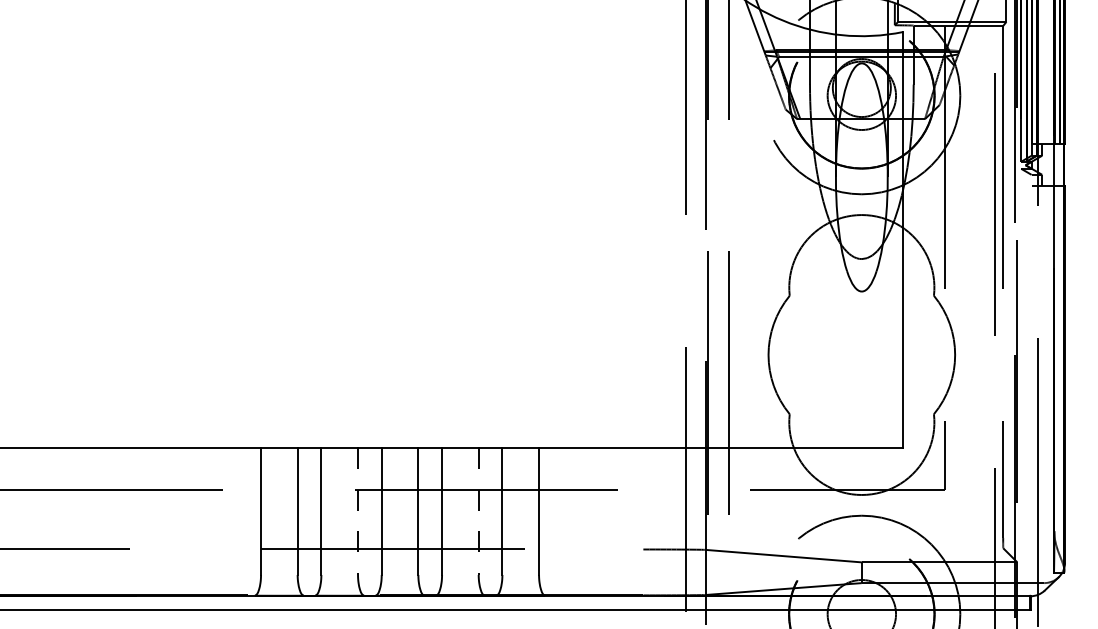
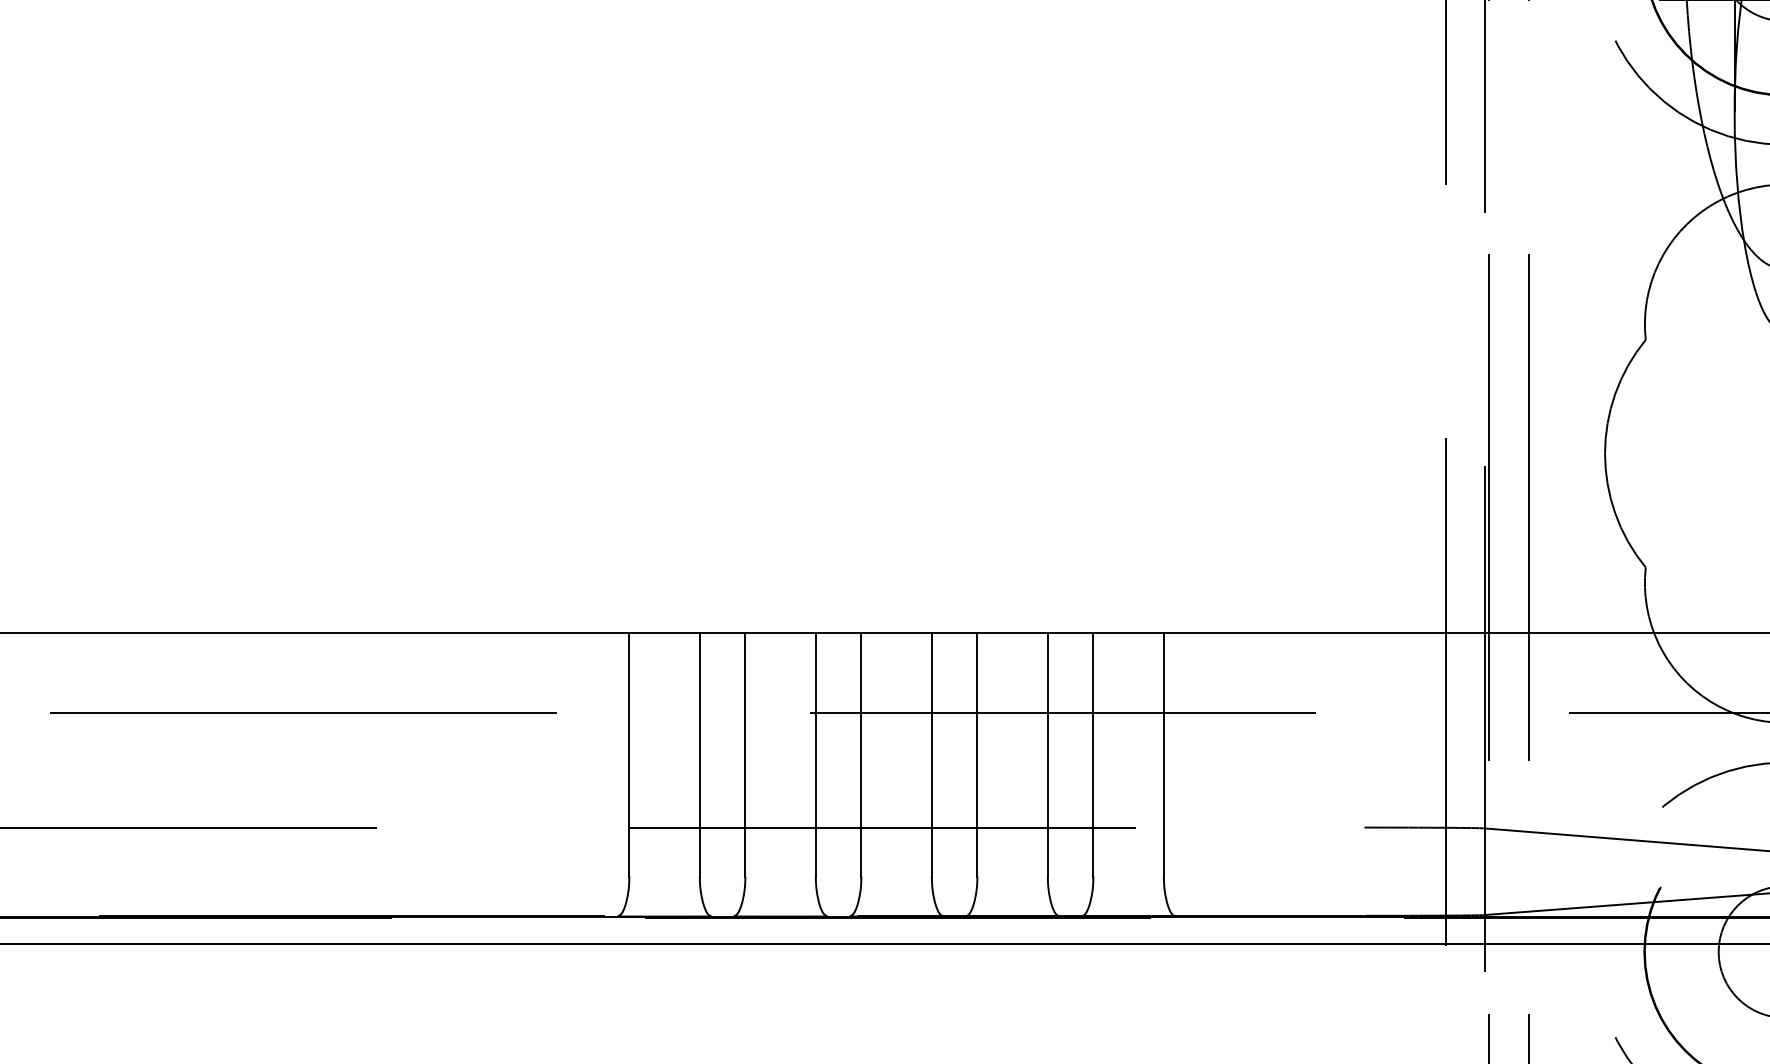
line: (358, 512) -> (816, 756), dashed -> solid
line: (478, 512) -> (1047, 756), dashed -> solid

